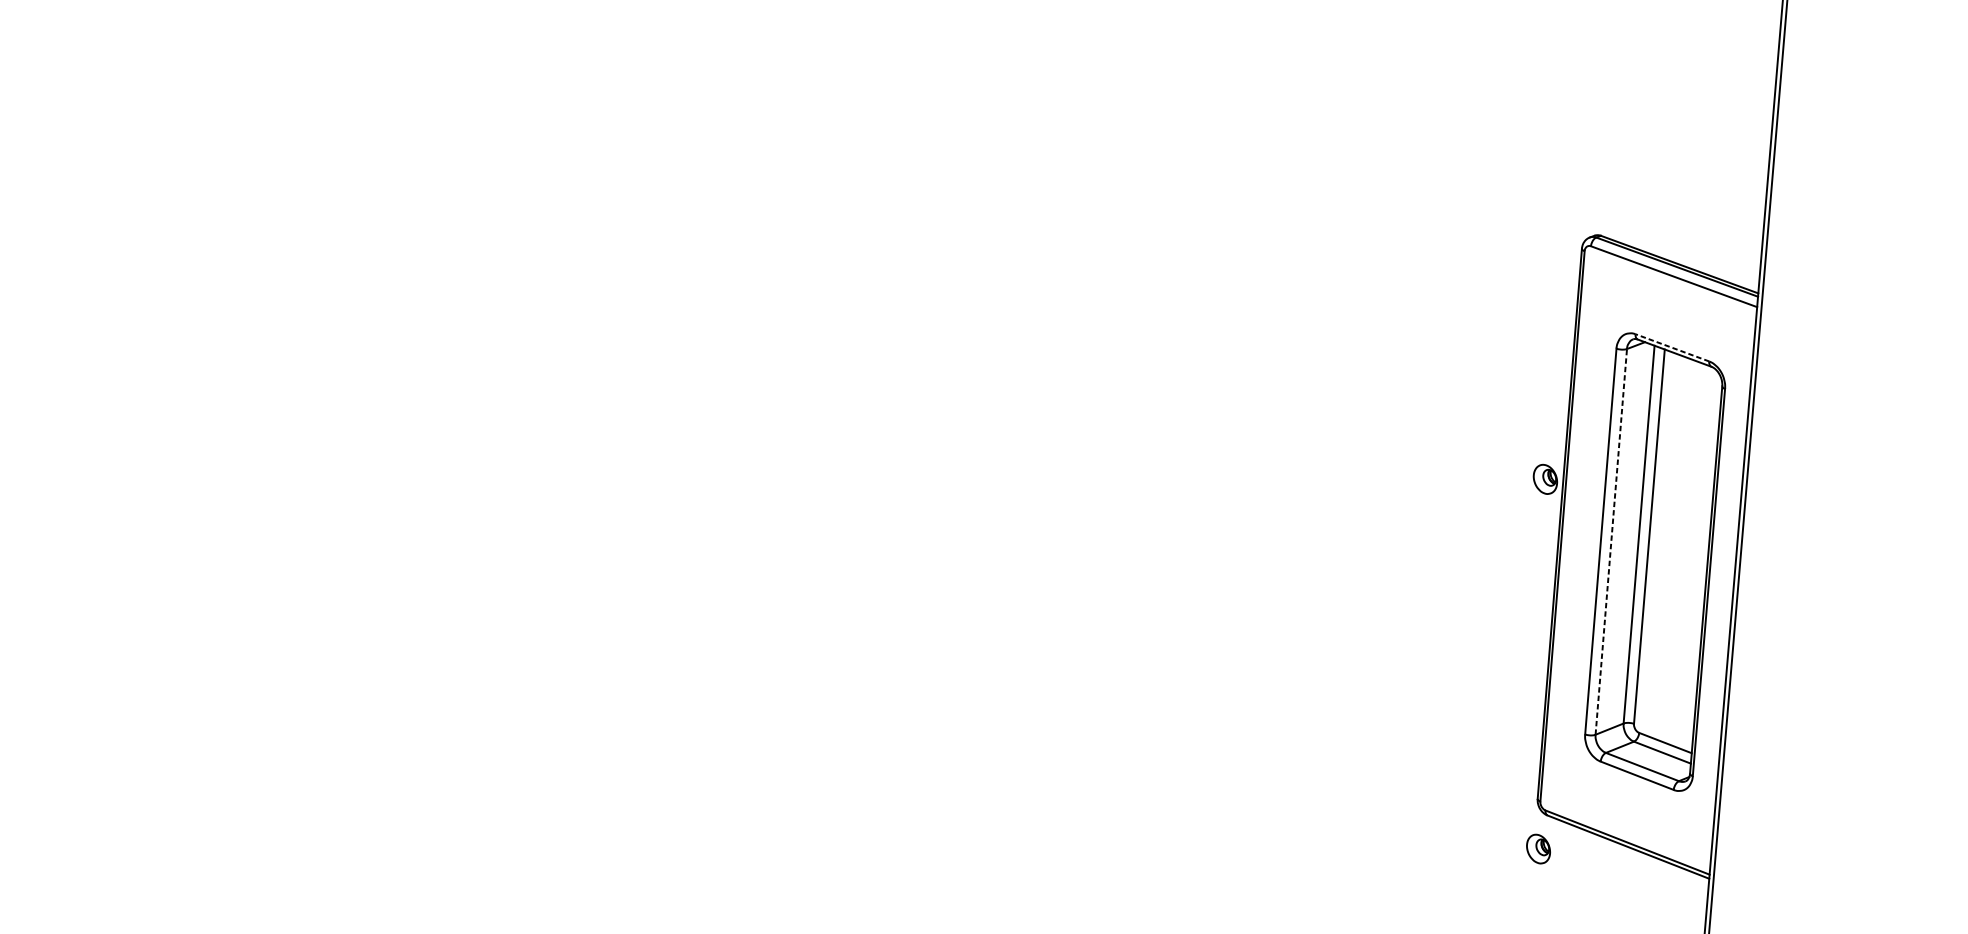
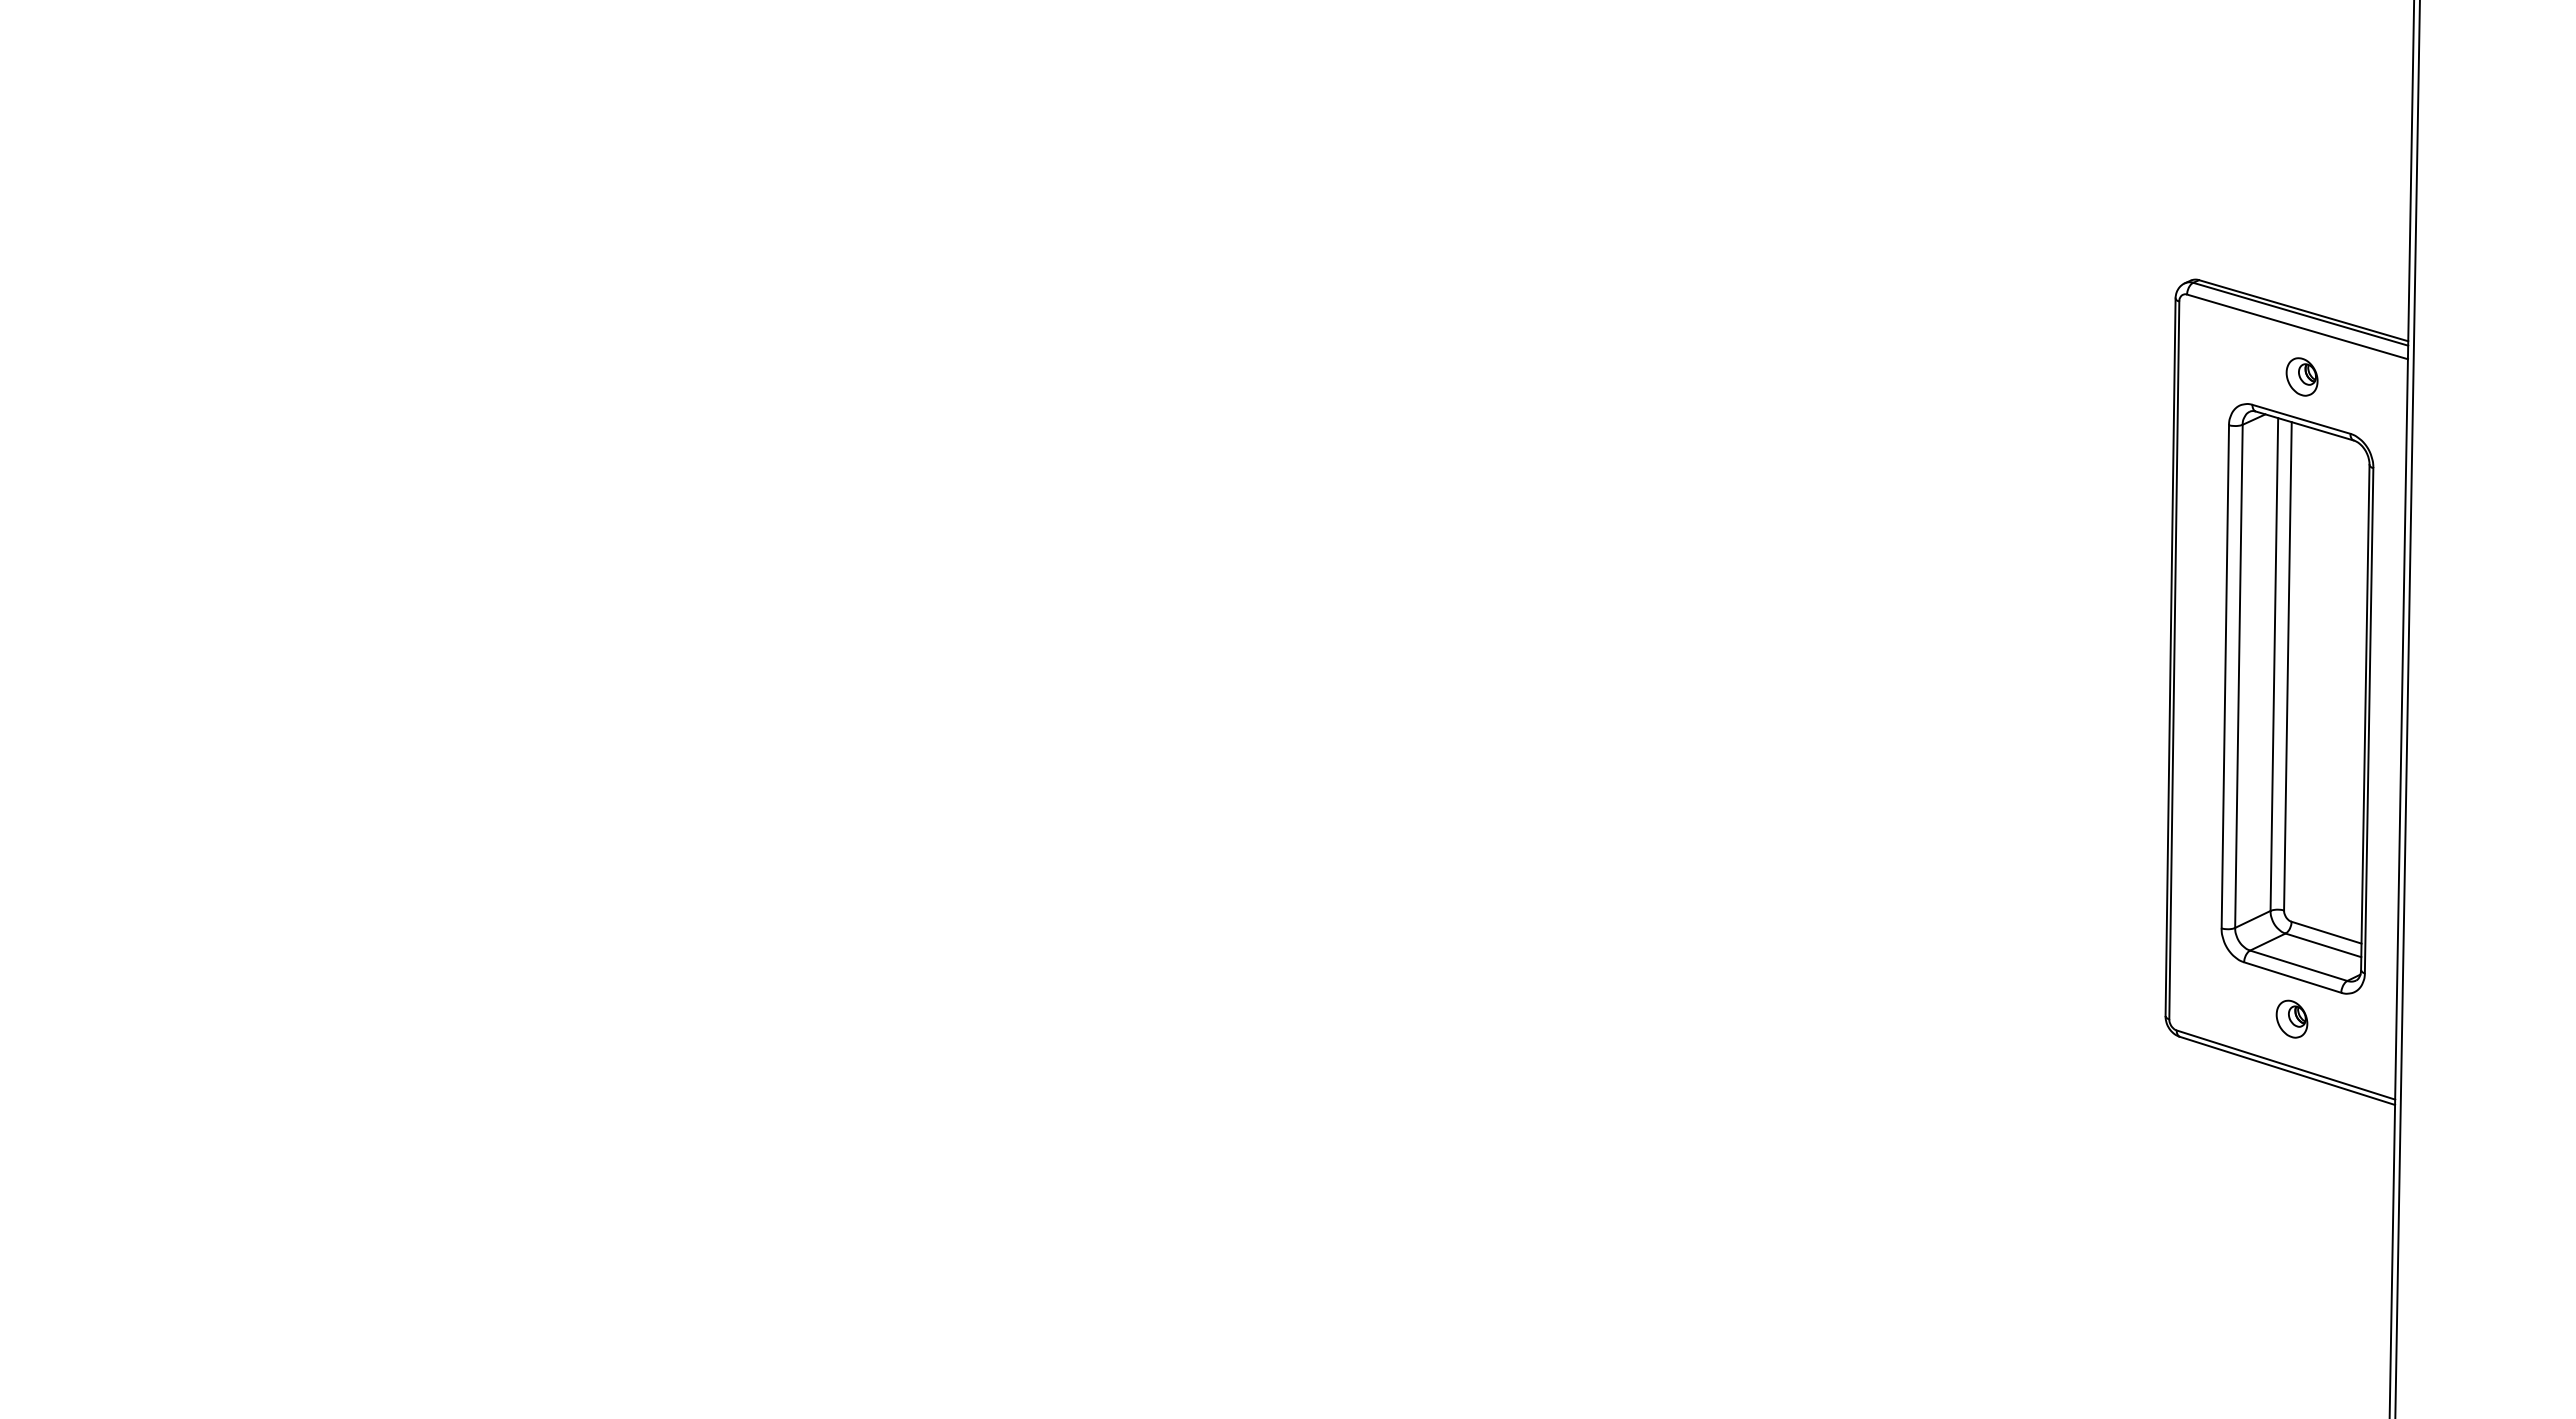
line: (1672, 347) -> (2301, 419), dashed -> solid
part: (1545, 479) -> (2301, 376), moved
line: (1610, 541) -> (2238, 676), dashed -> solid
part: (1538, 848) -> (2291, 1018), moved

